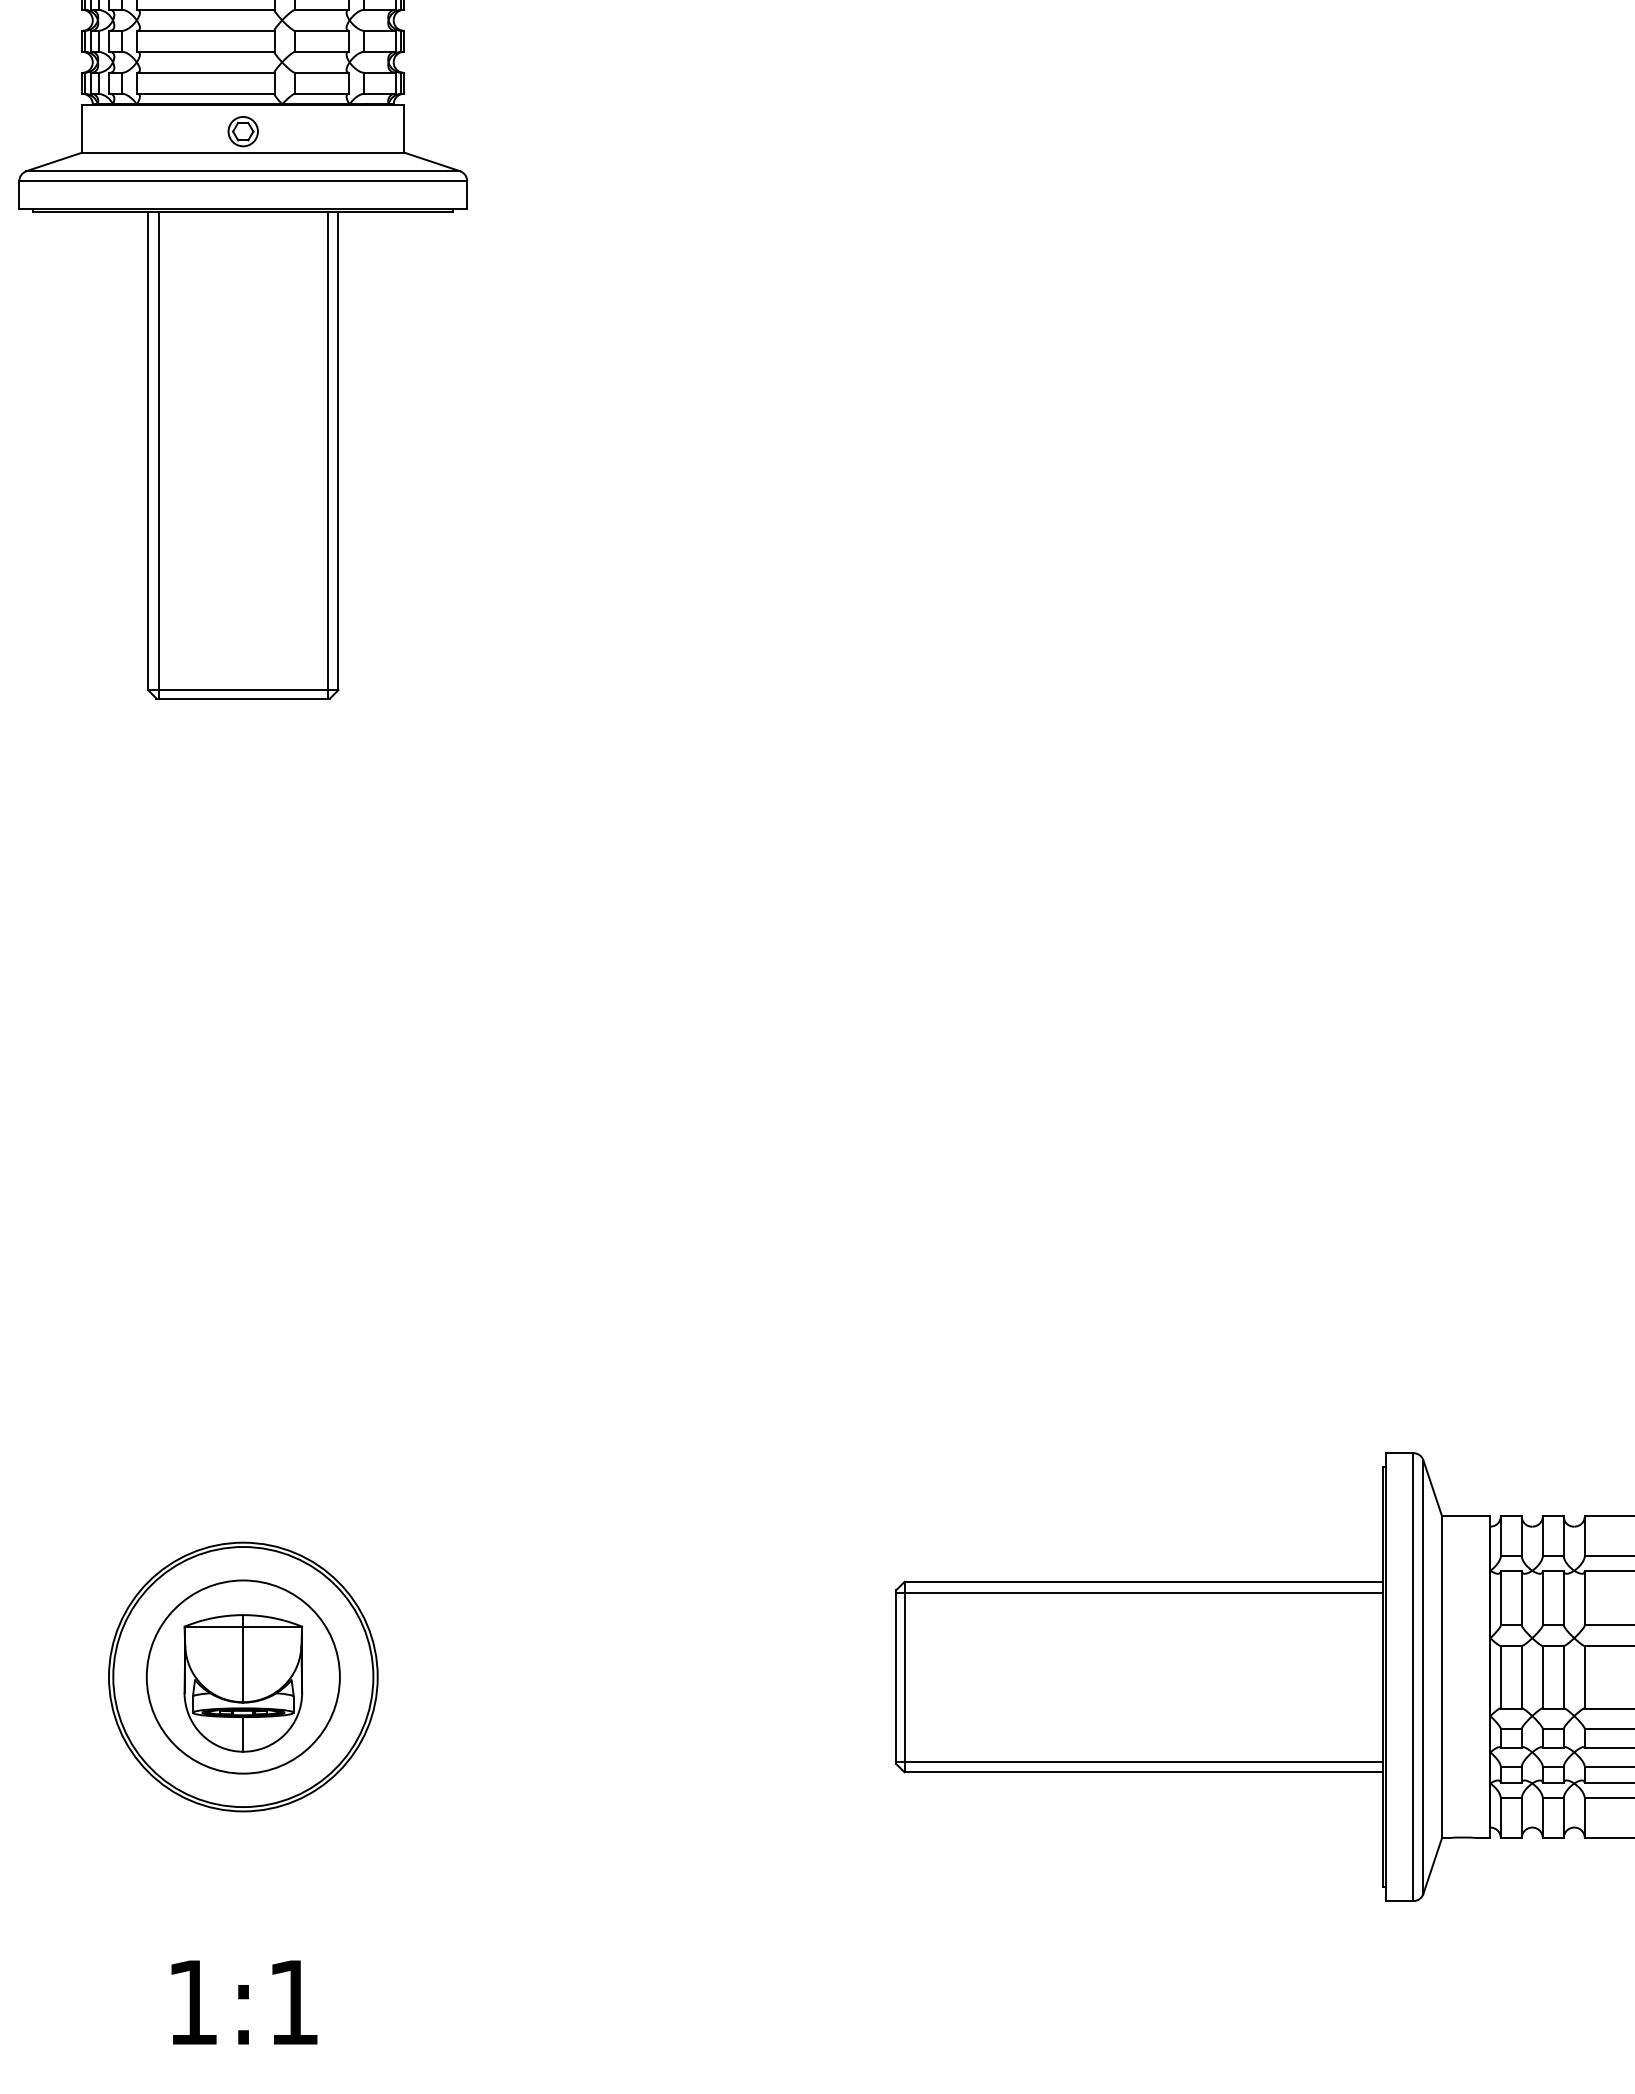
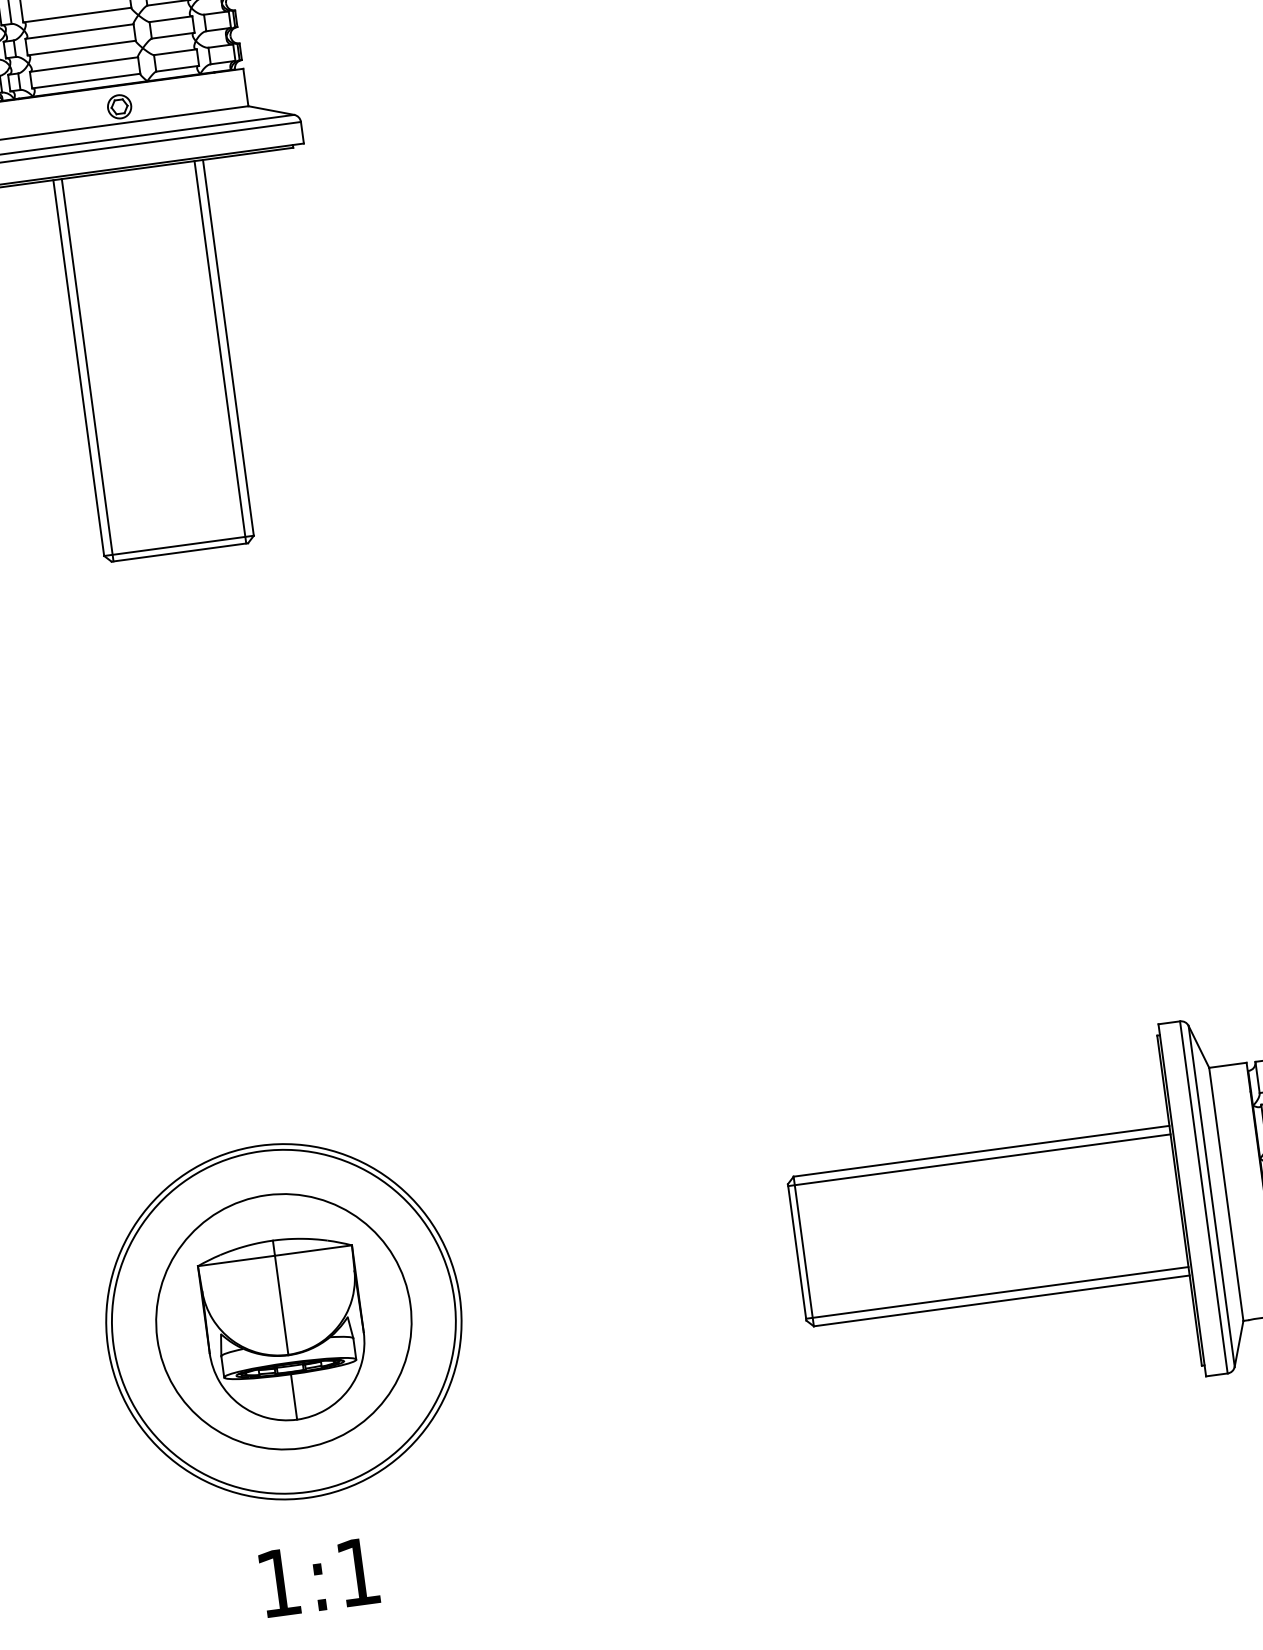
part: (243, 1676) -> (284, 1321), size x1.67

